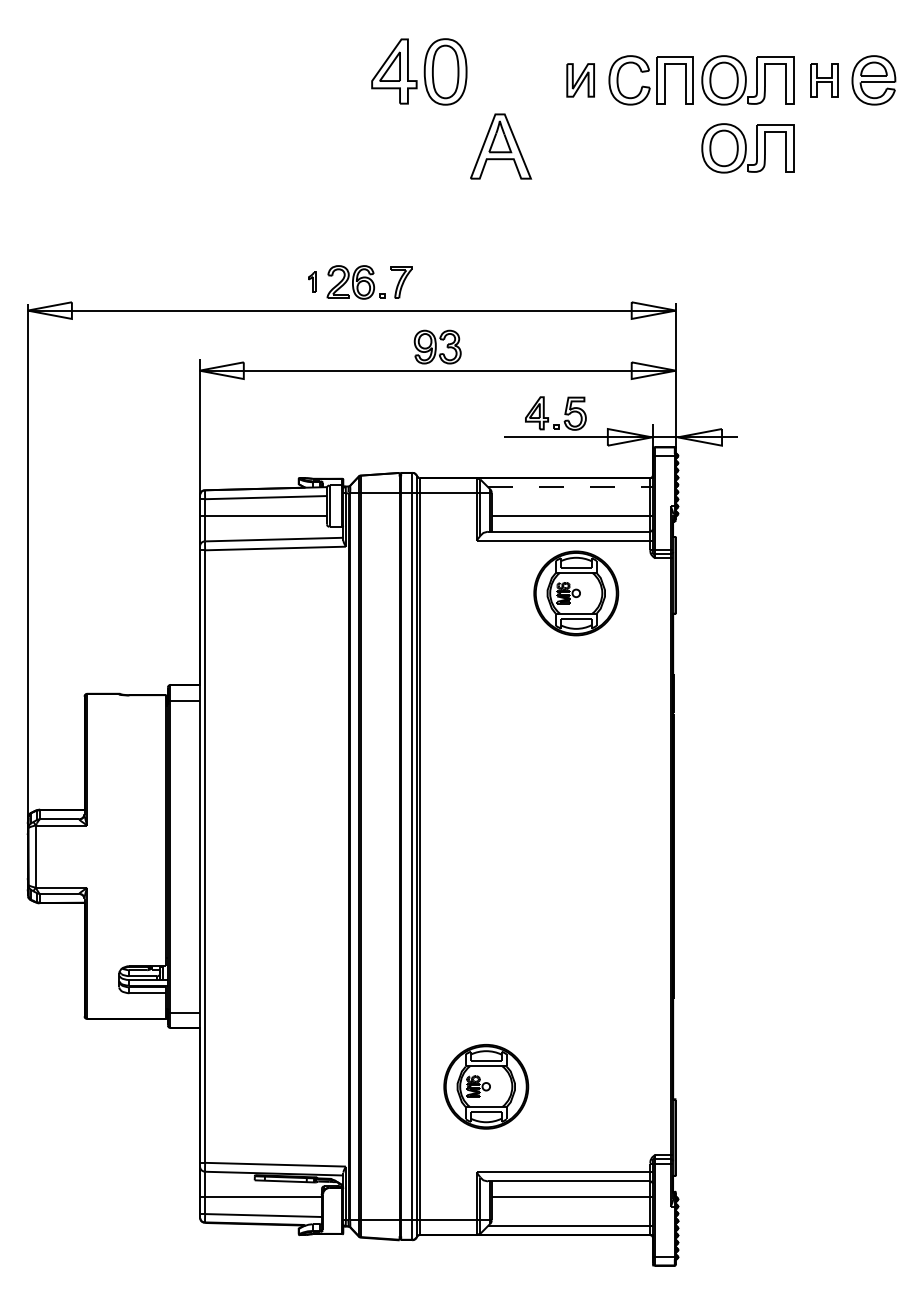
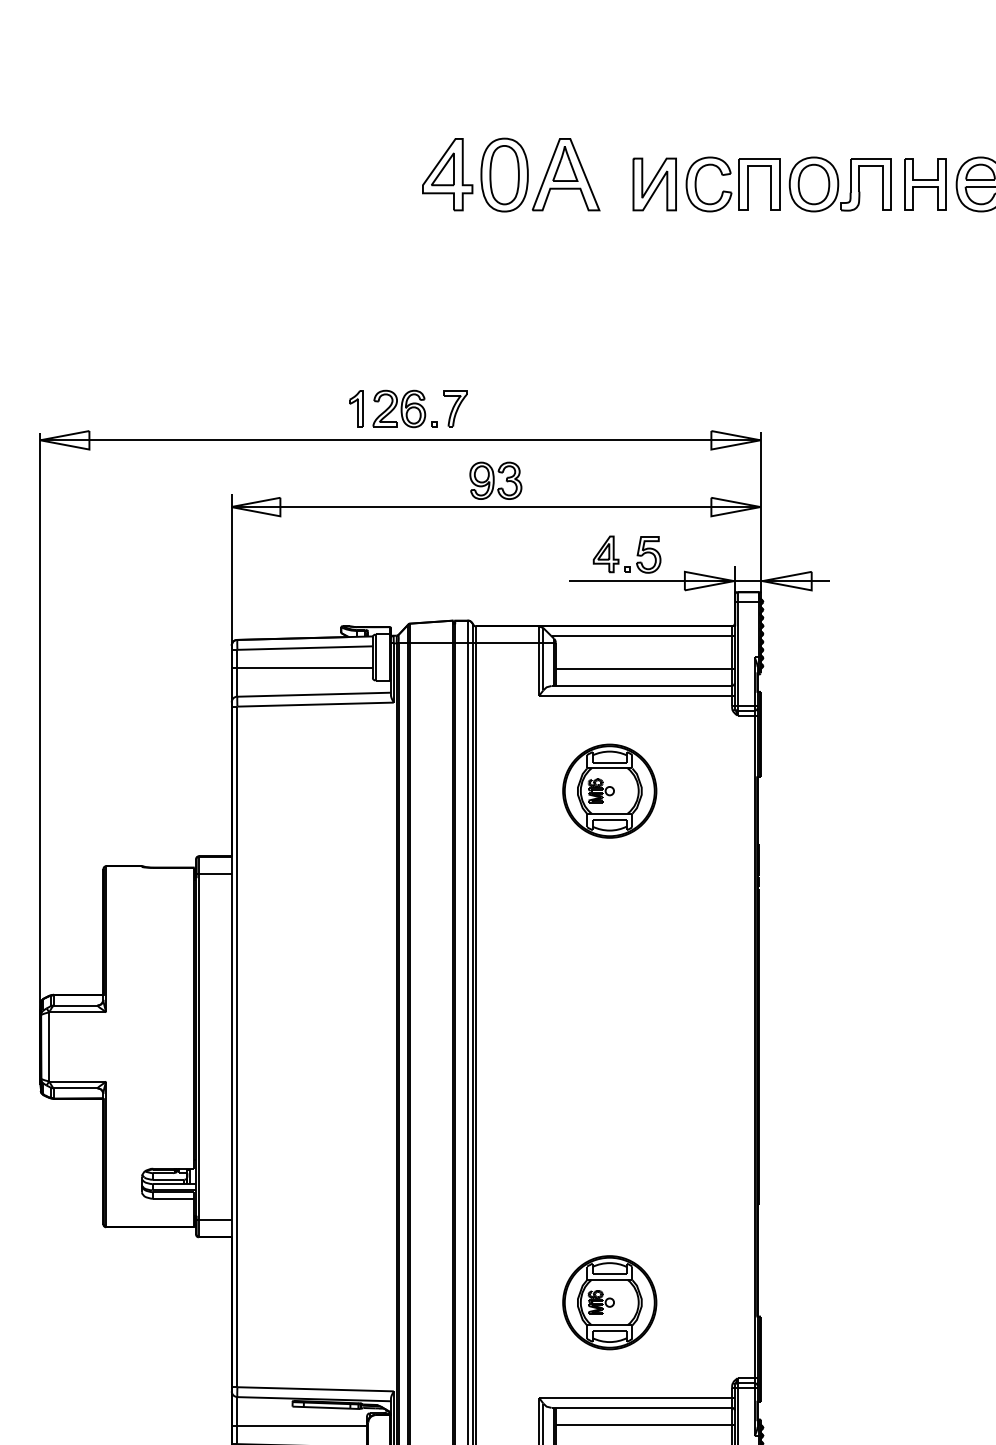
part: (580, 80) -> (654, 184), size x1.43
part: (824, 80) -> (925, 184), size x1.43
part: (501, 146) -> (566, 174), moved
part: (747, 148) -> (840, 260), removed
part: (311, 281) -> (355, 407), size x1.67
line: (570, 487) -> (643, 636), dashed -> solid
part: (576, 593) -> (610, 791), moved
part: (486, 1086) -> (610, 1302), moved

